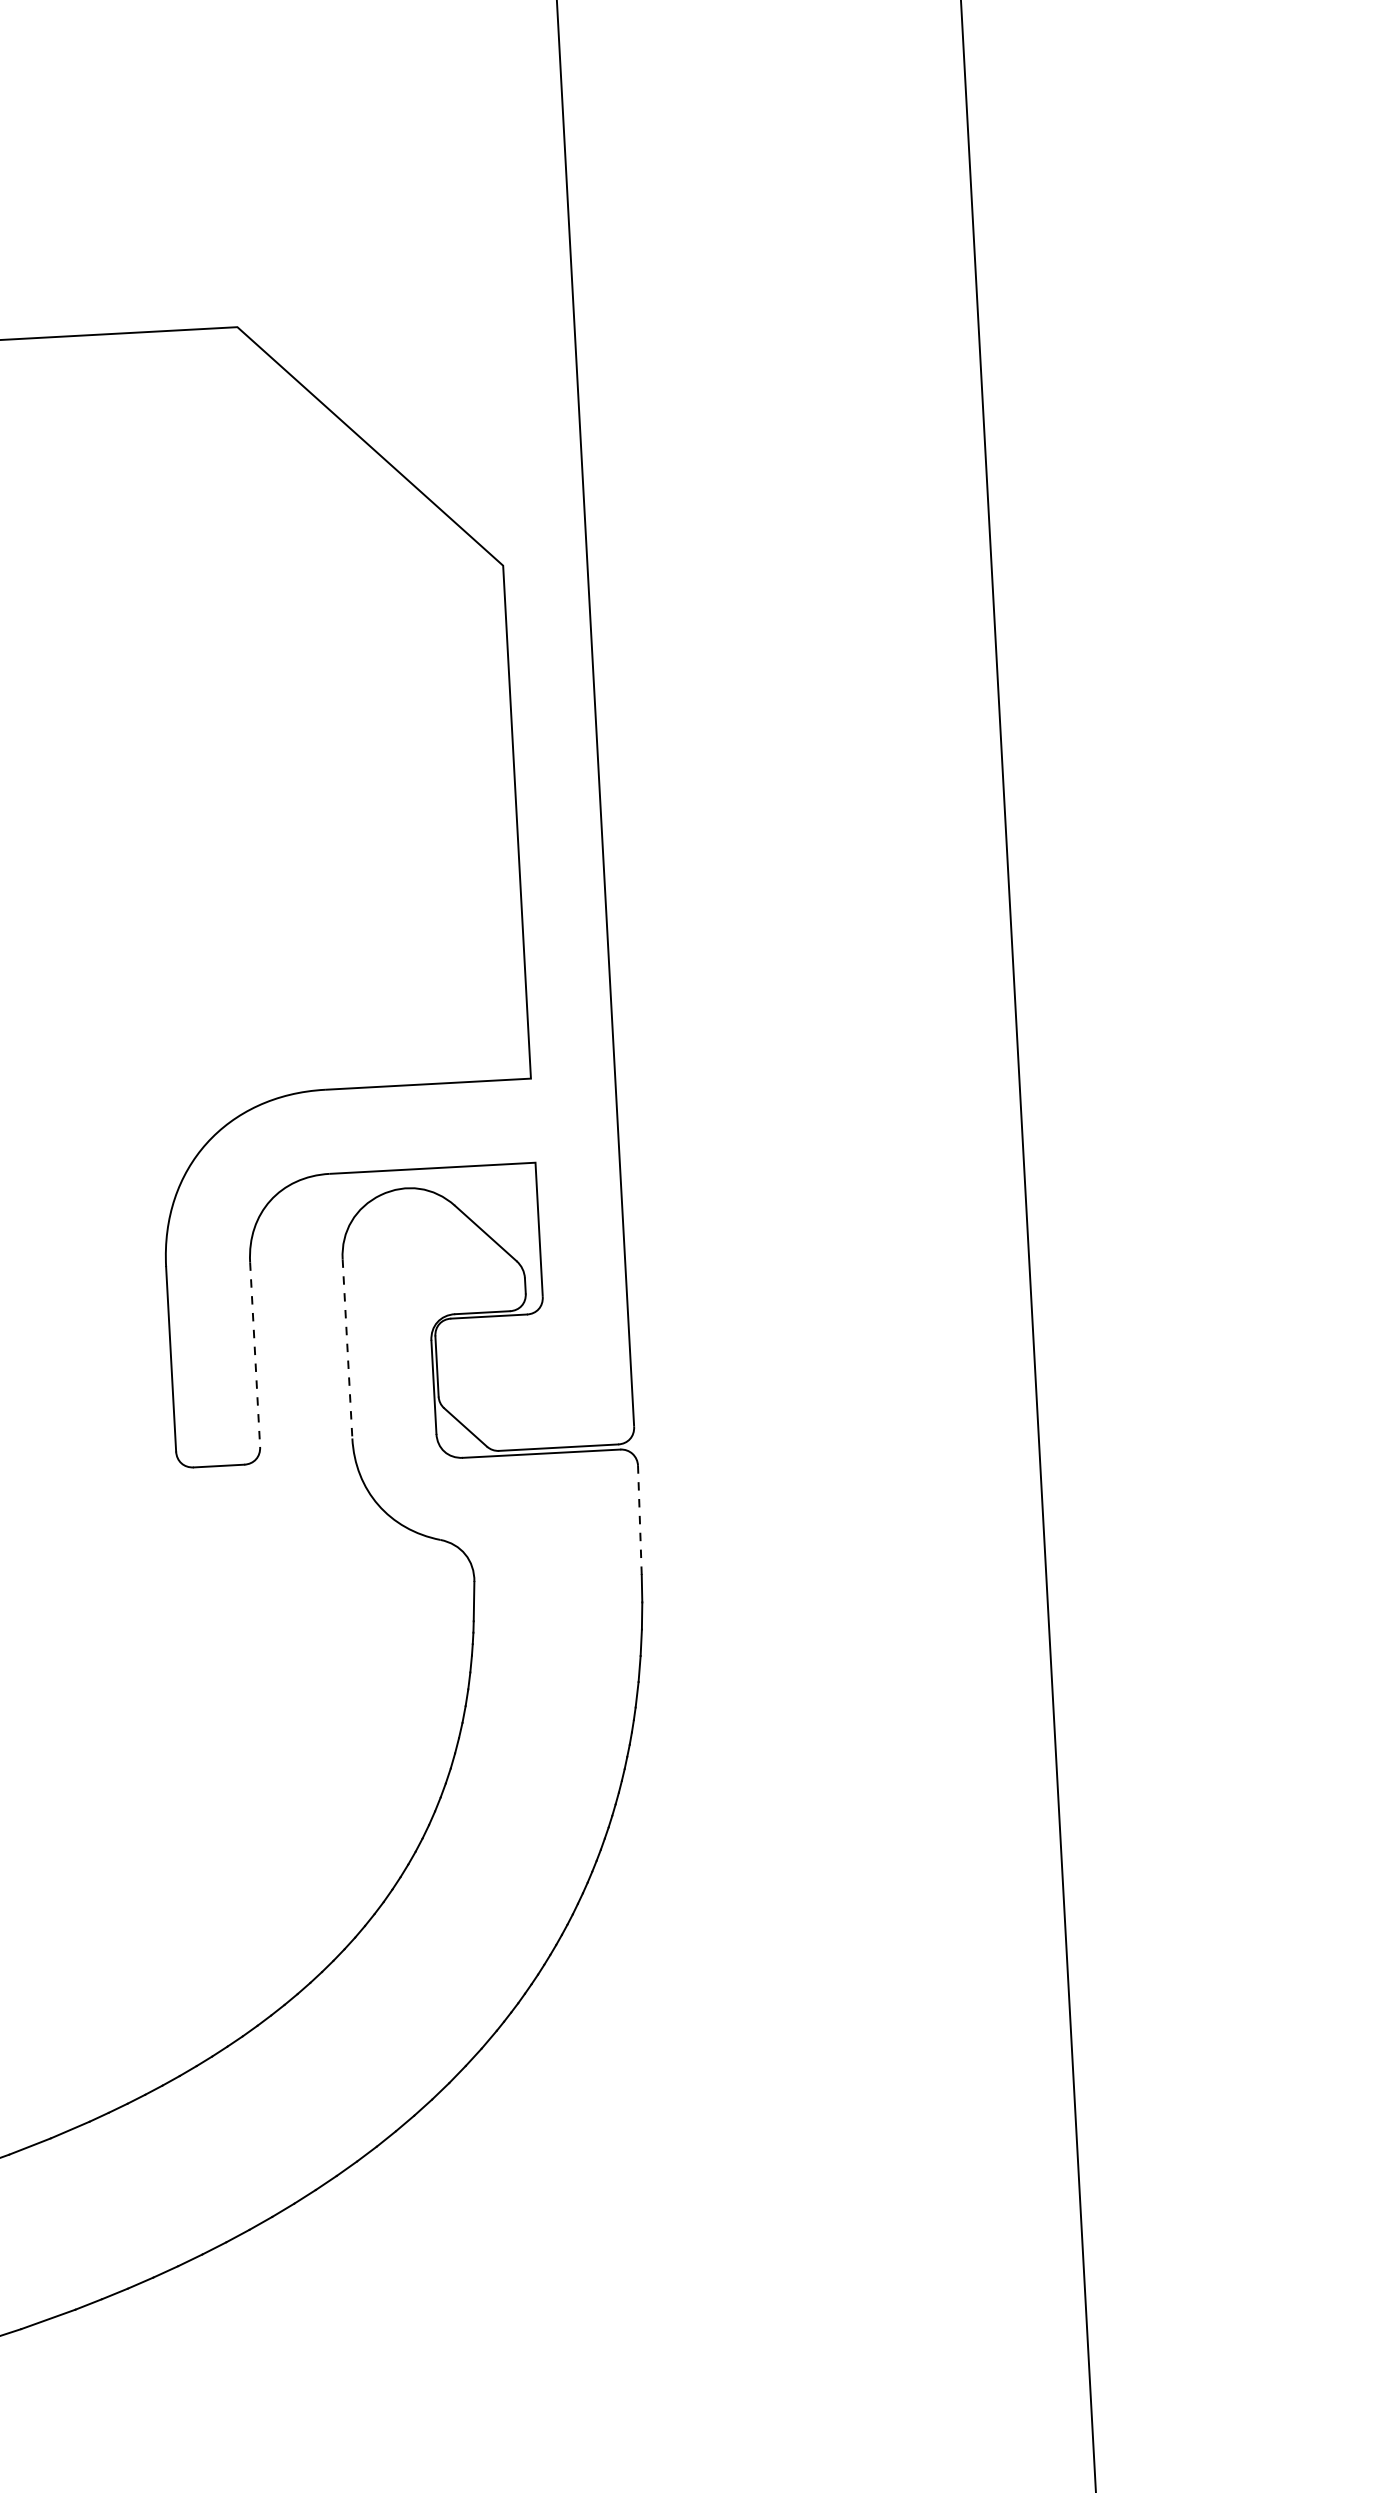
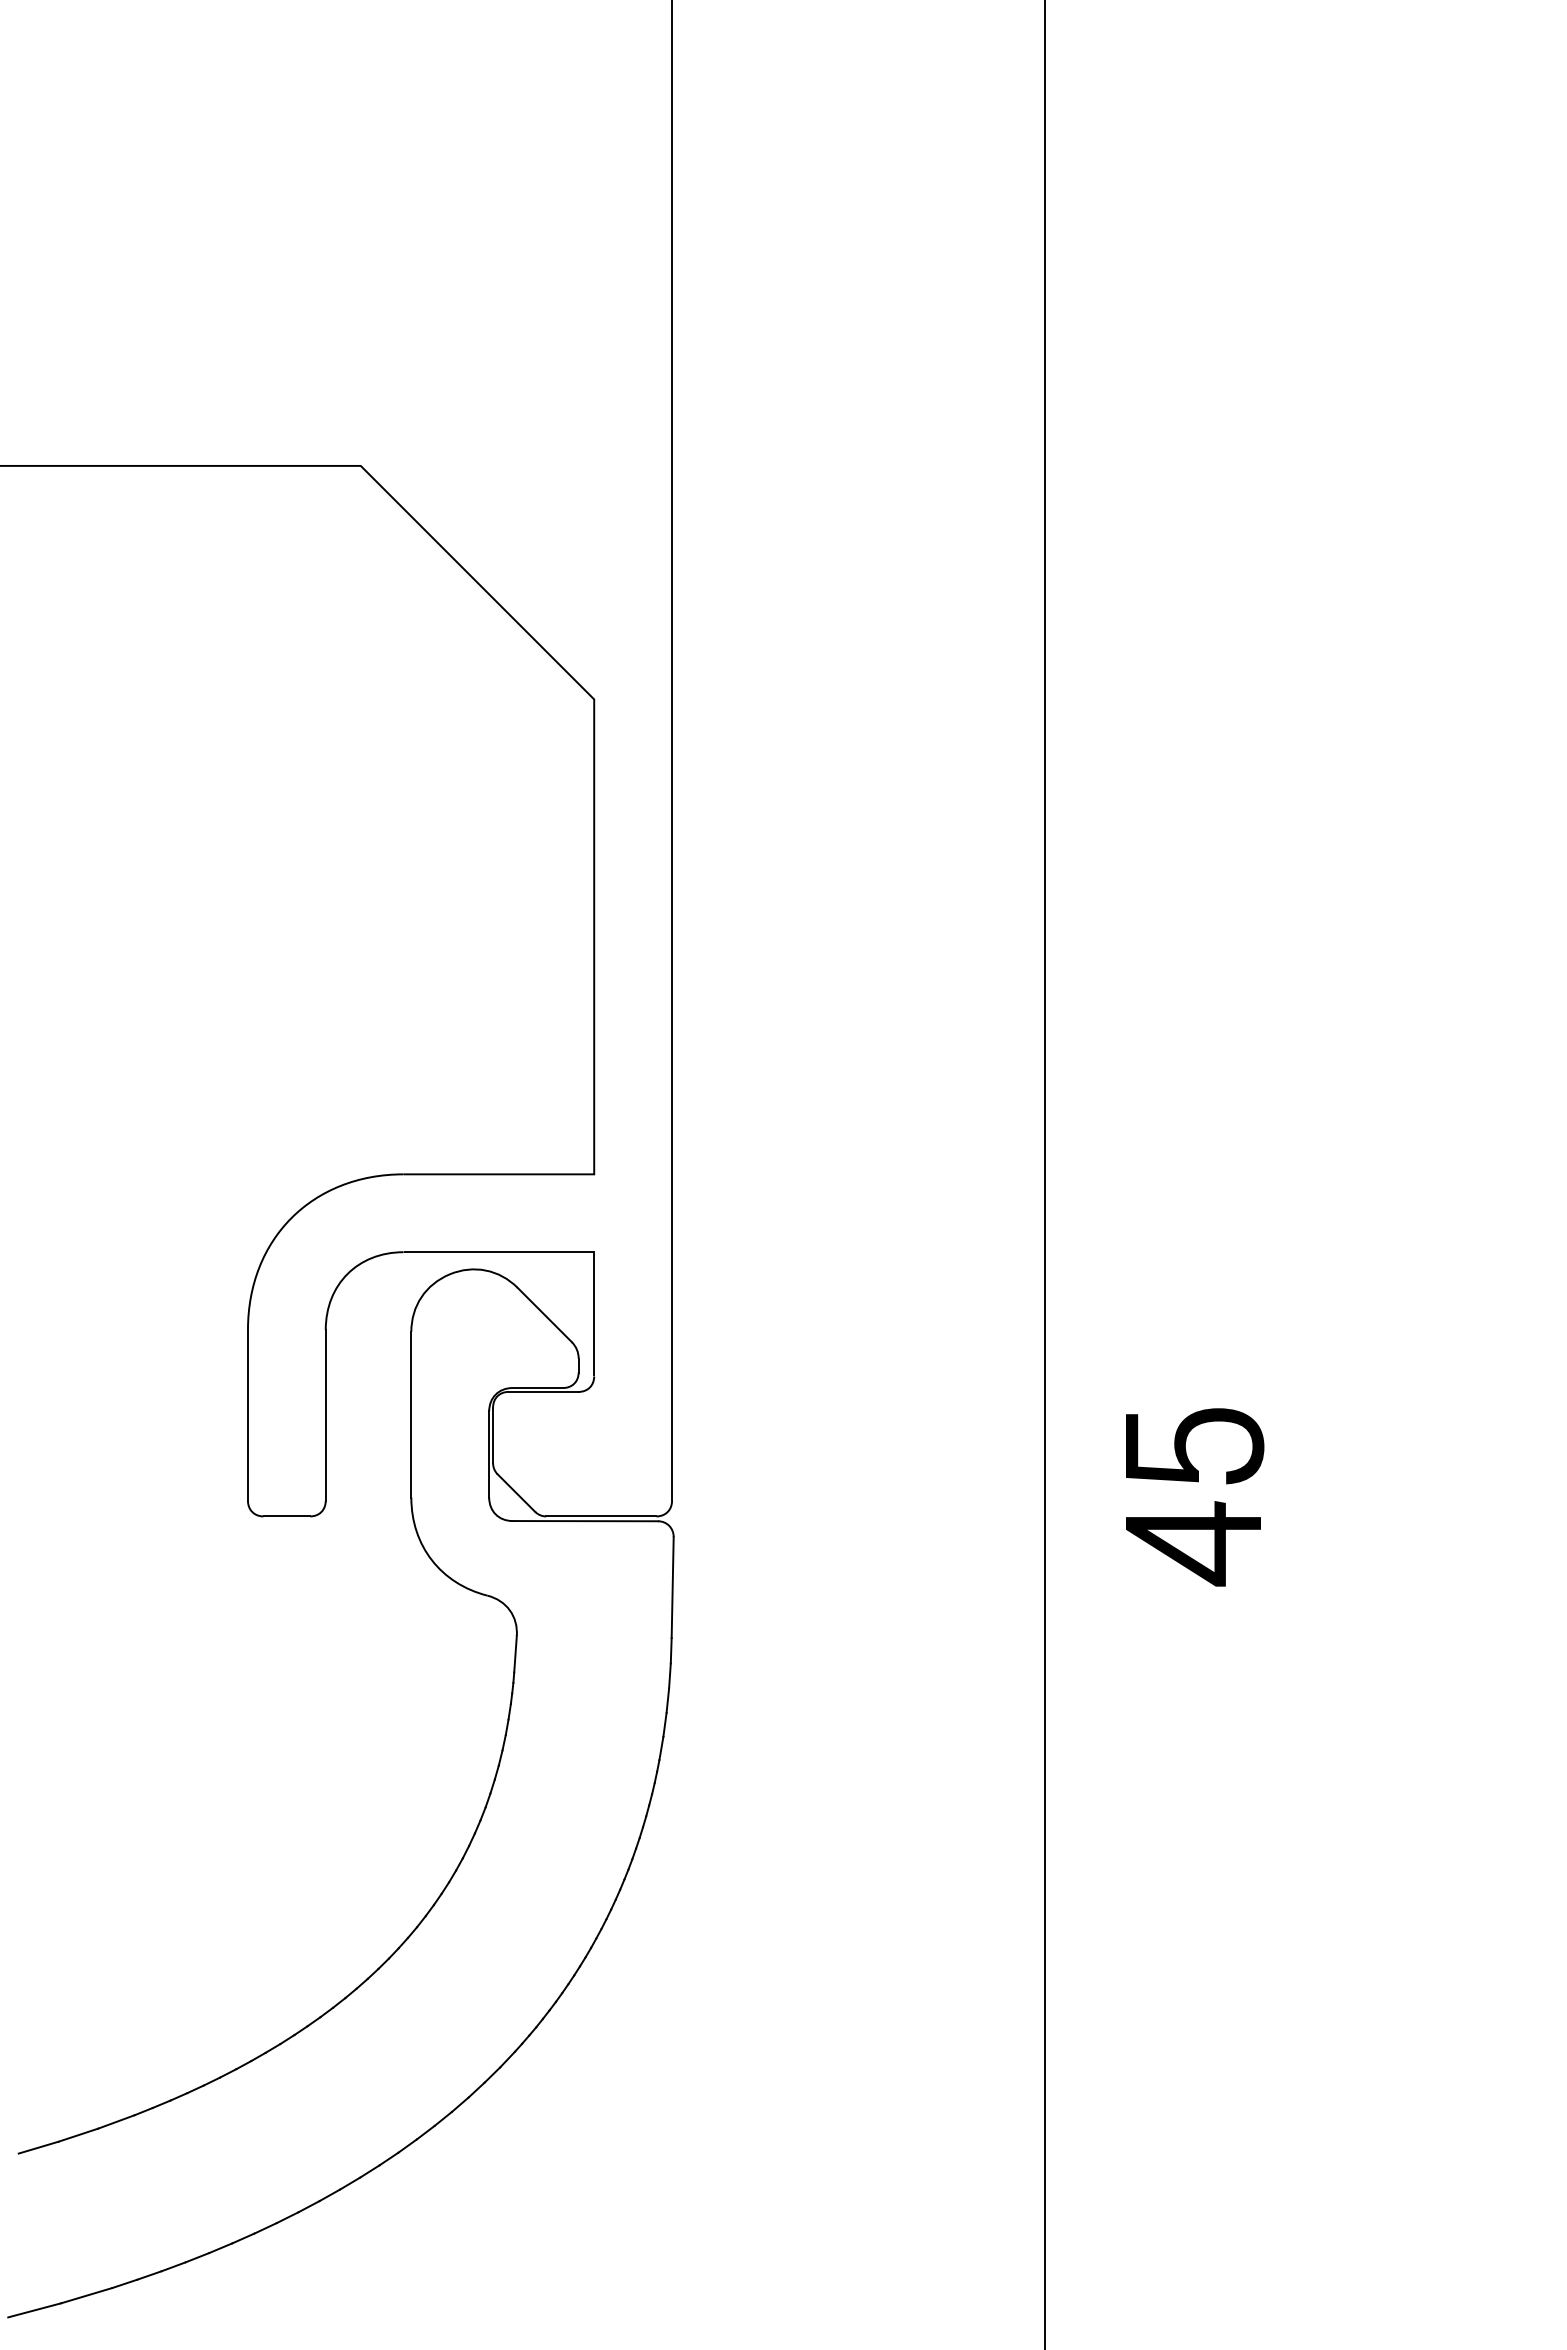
line: (347, 1348) -> (411, 1414), dashed -> solid
line: (254, 1354) -> (325, 1415), dashed -> solid
part: (1200, 1376) -> (1197, 1482), added
line: (639, 1520) -> (672, 1587), dashed -> solid

